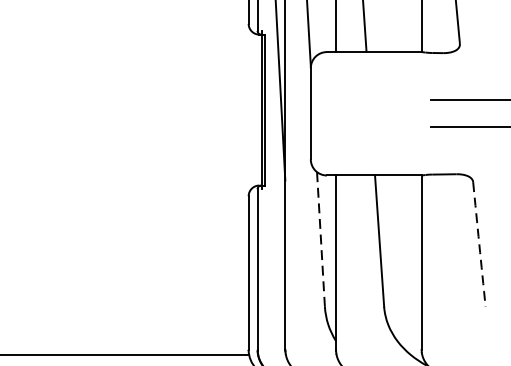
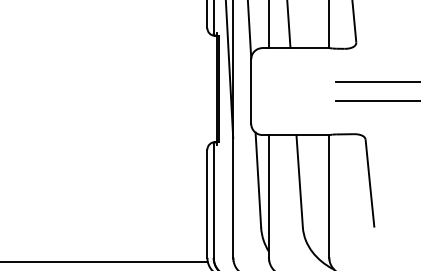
line: (321, 239) -> (258, 180), dashed -> solid
arc: (478, 244) -> (369, 183), dashed -> solid

